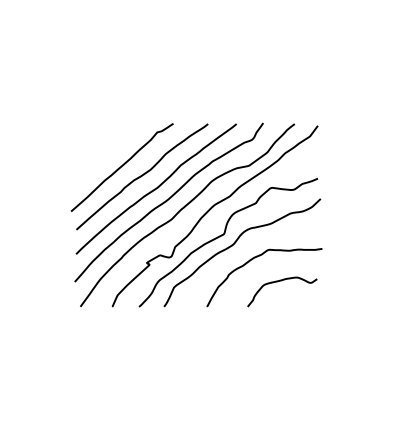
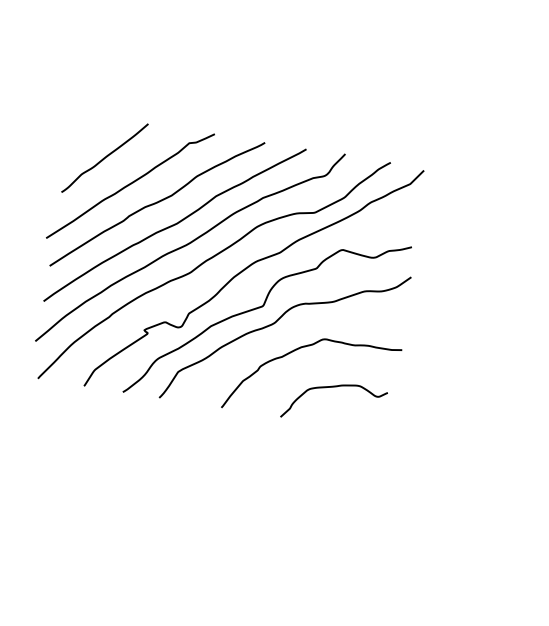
line: (102, 151) -> (105, 158), added

